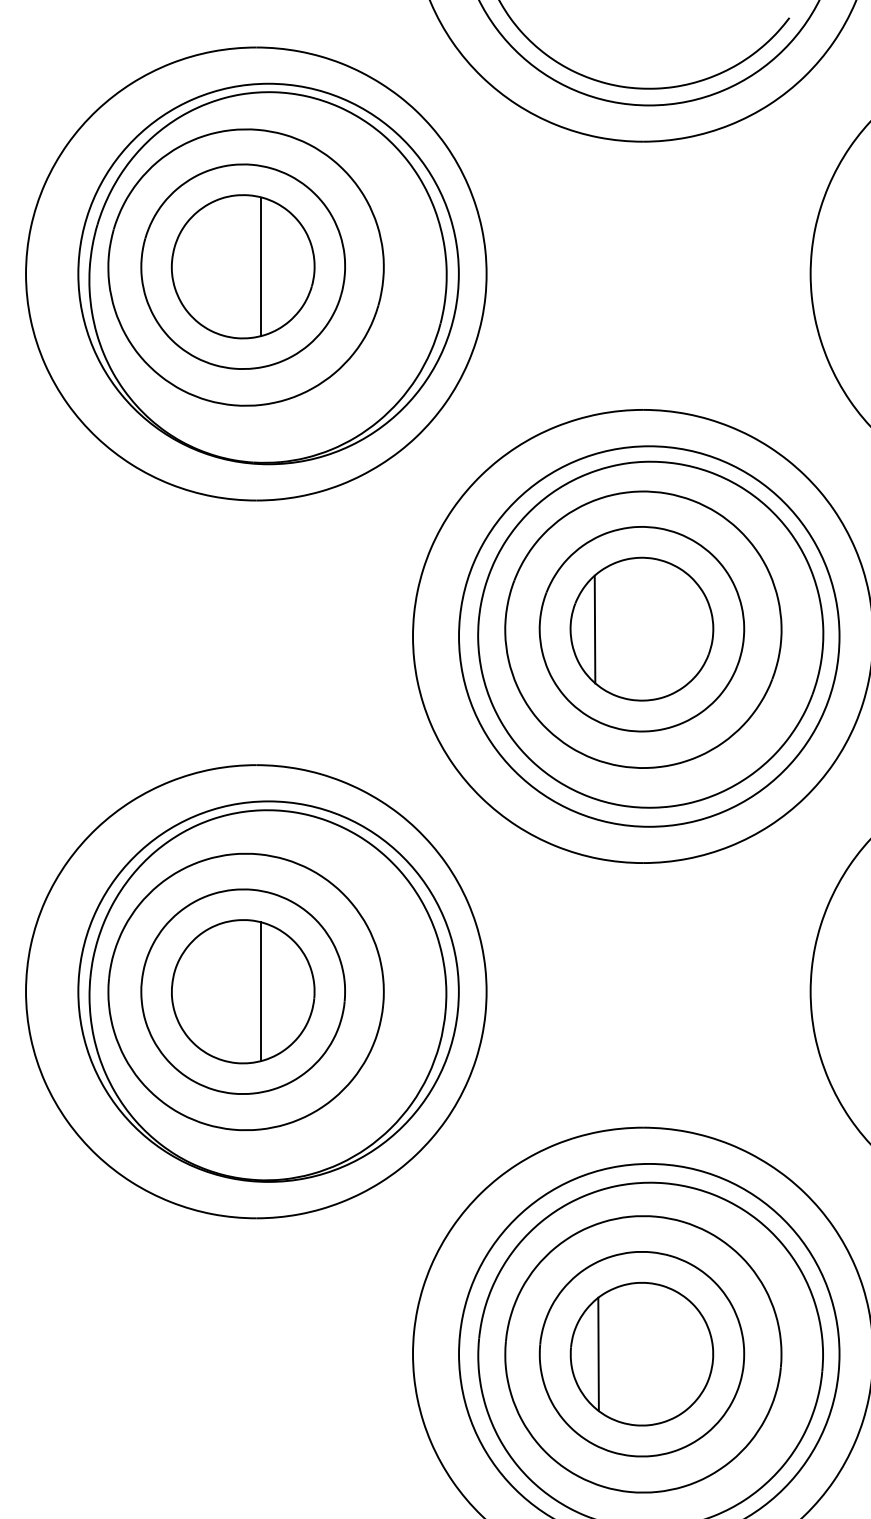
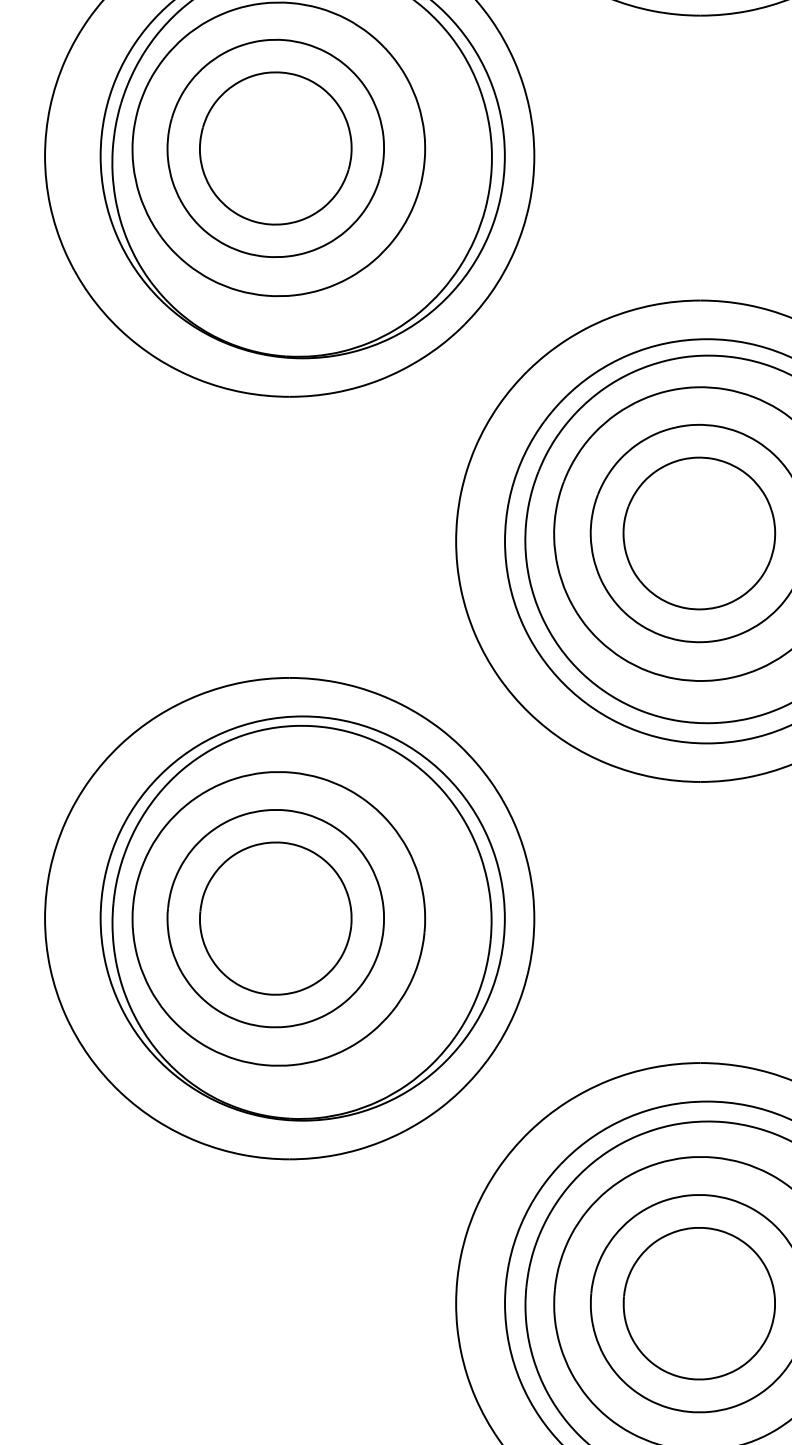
line: (261, 266) -> (295, 148), removed
line: (594, 629) -> (648, 533), removed
line: (261, 991) -> (295, 918), removed
line: (598, 1354) -> (653, 1304), removed

